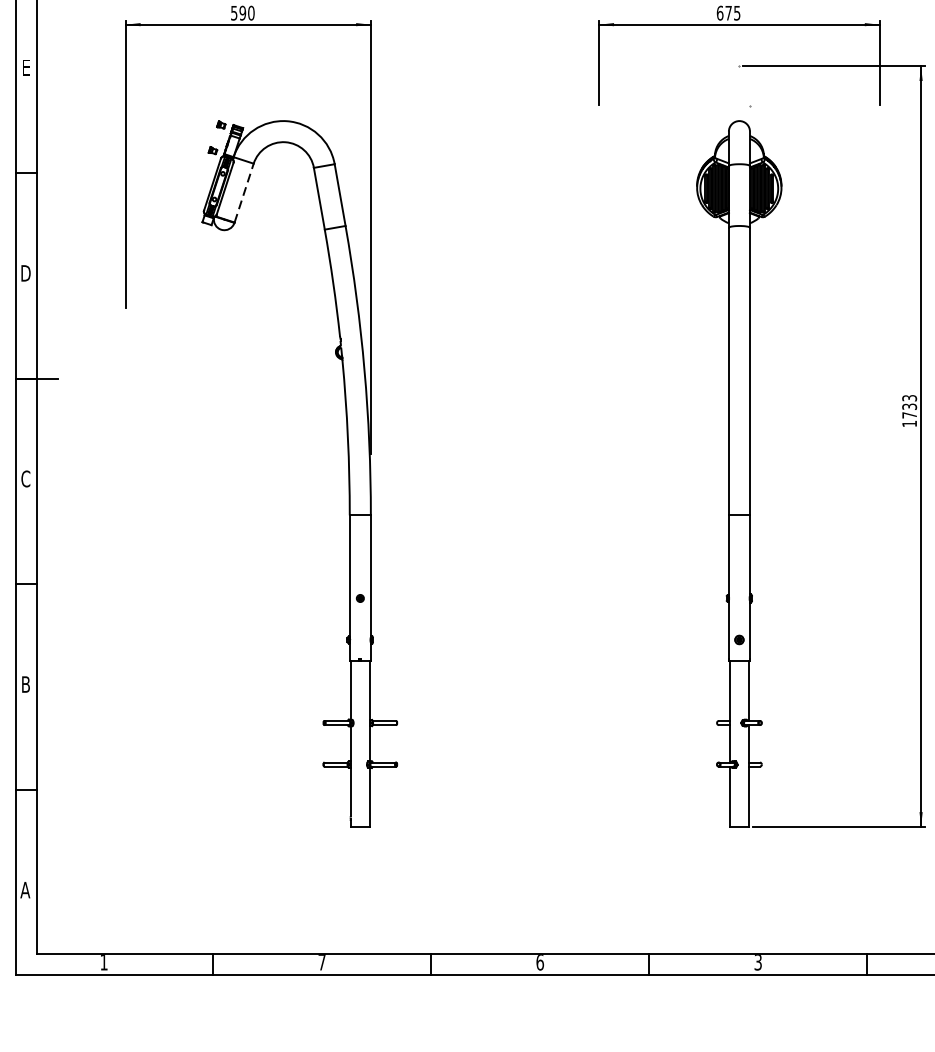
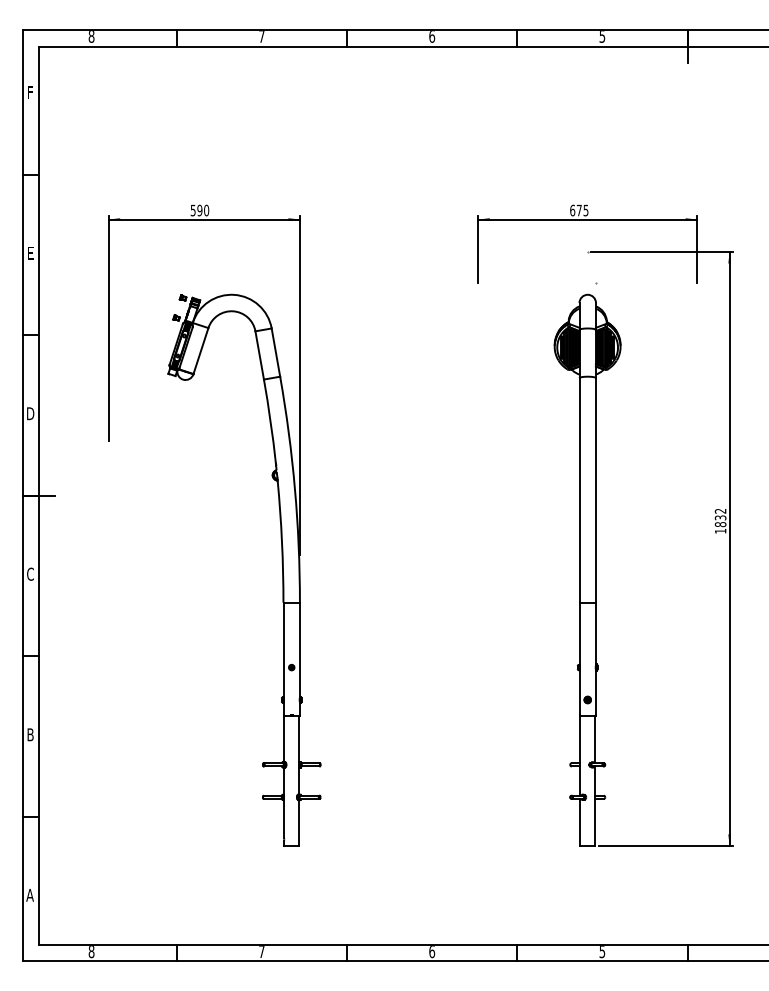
line: (244, 192) -> (201, 350), dashed -> solid
text: (909, 406) -> (720, 517), 1733 -> 1832
text: (758, 962) -> (602, 951), 3 -> 5
text: (103, 963) -> (91, 952), 1 -> 8

